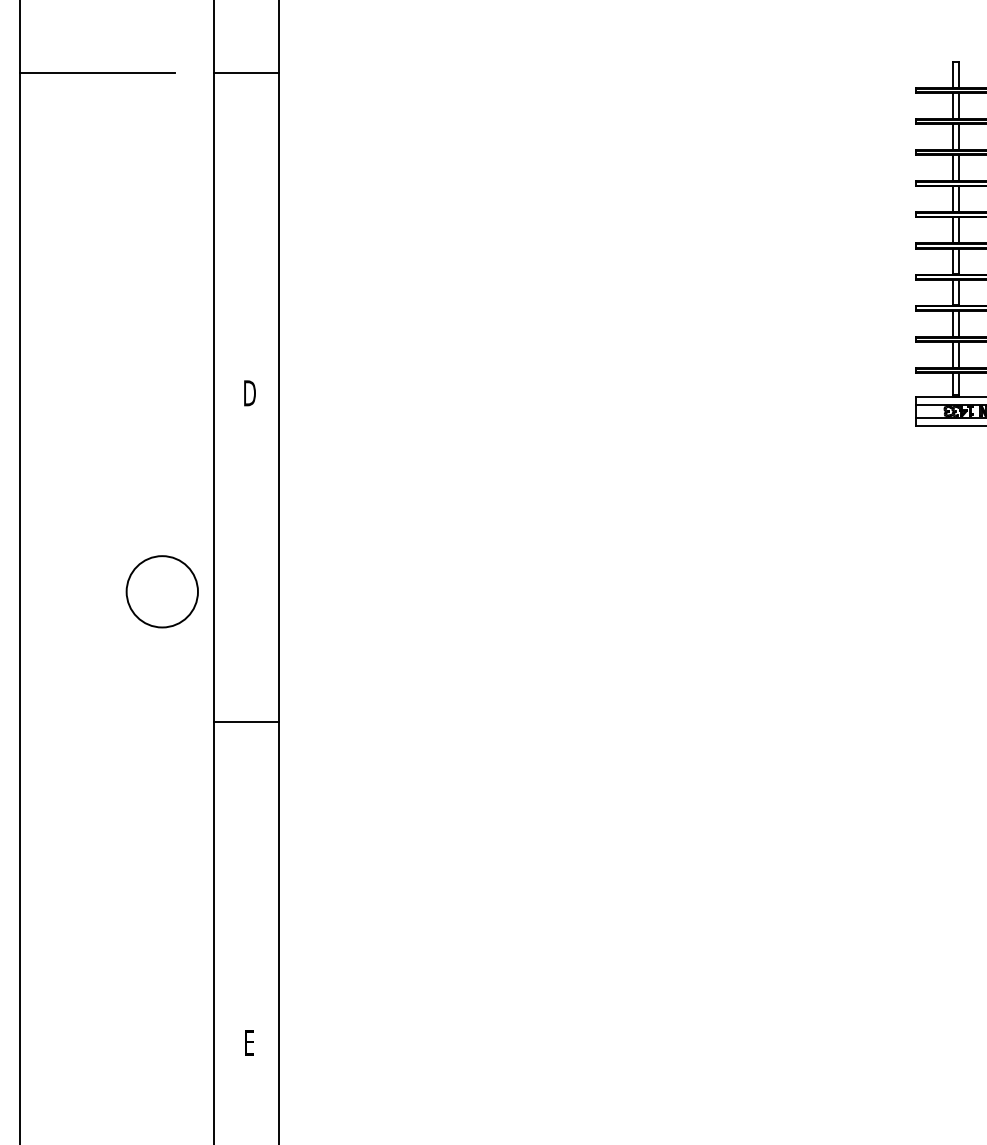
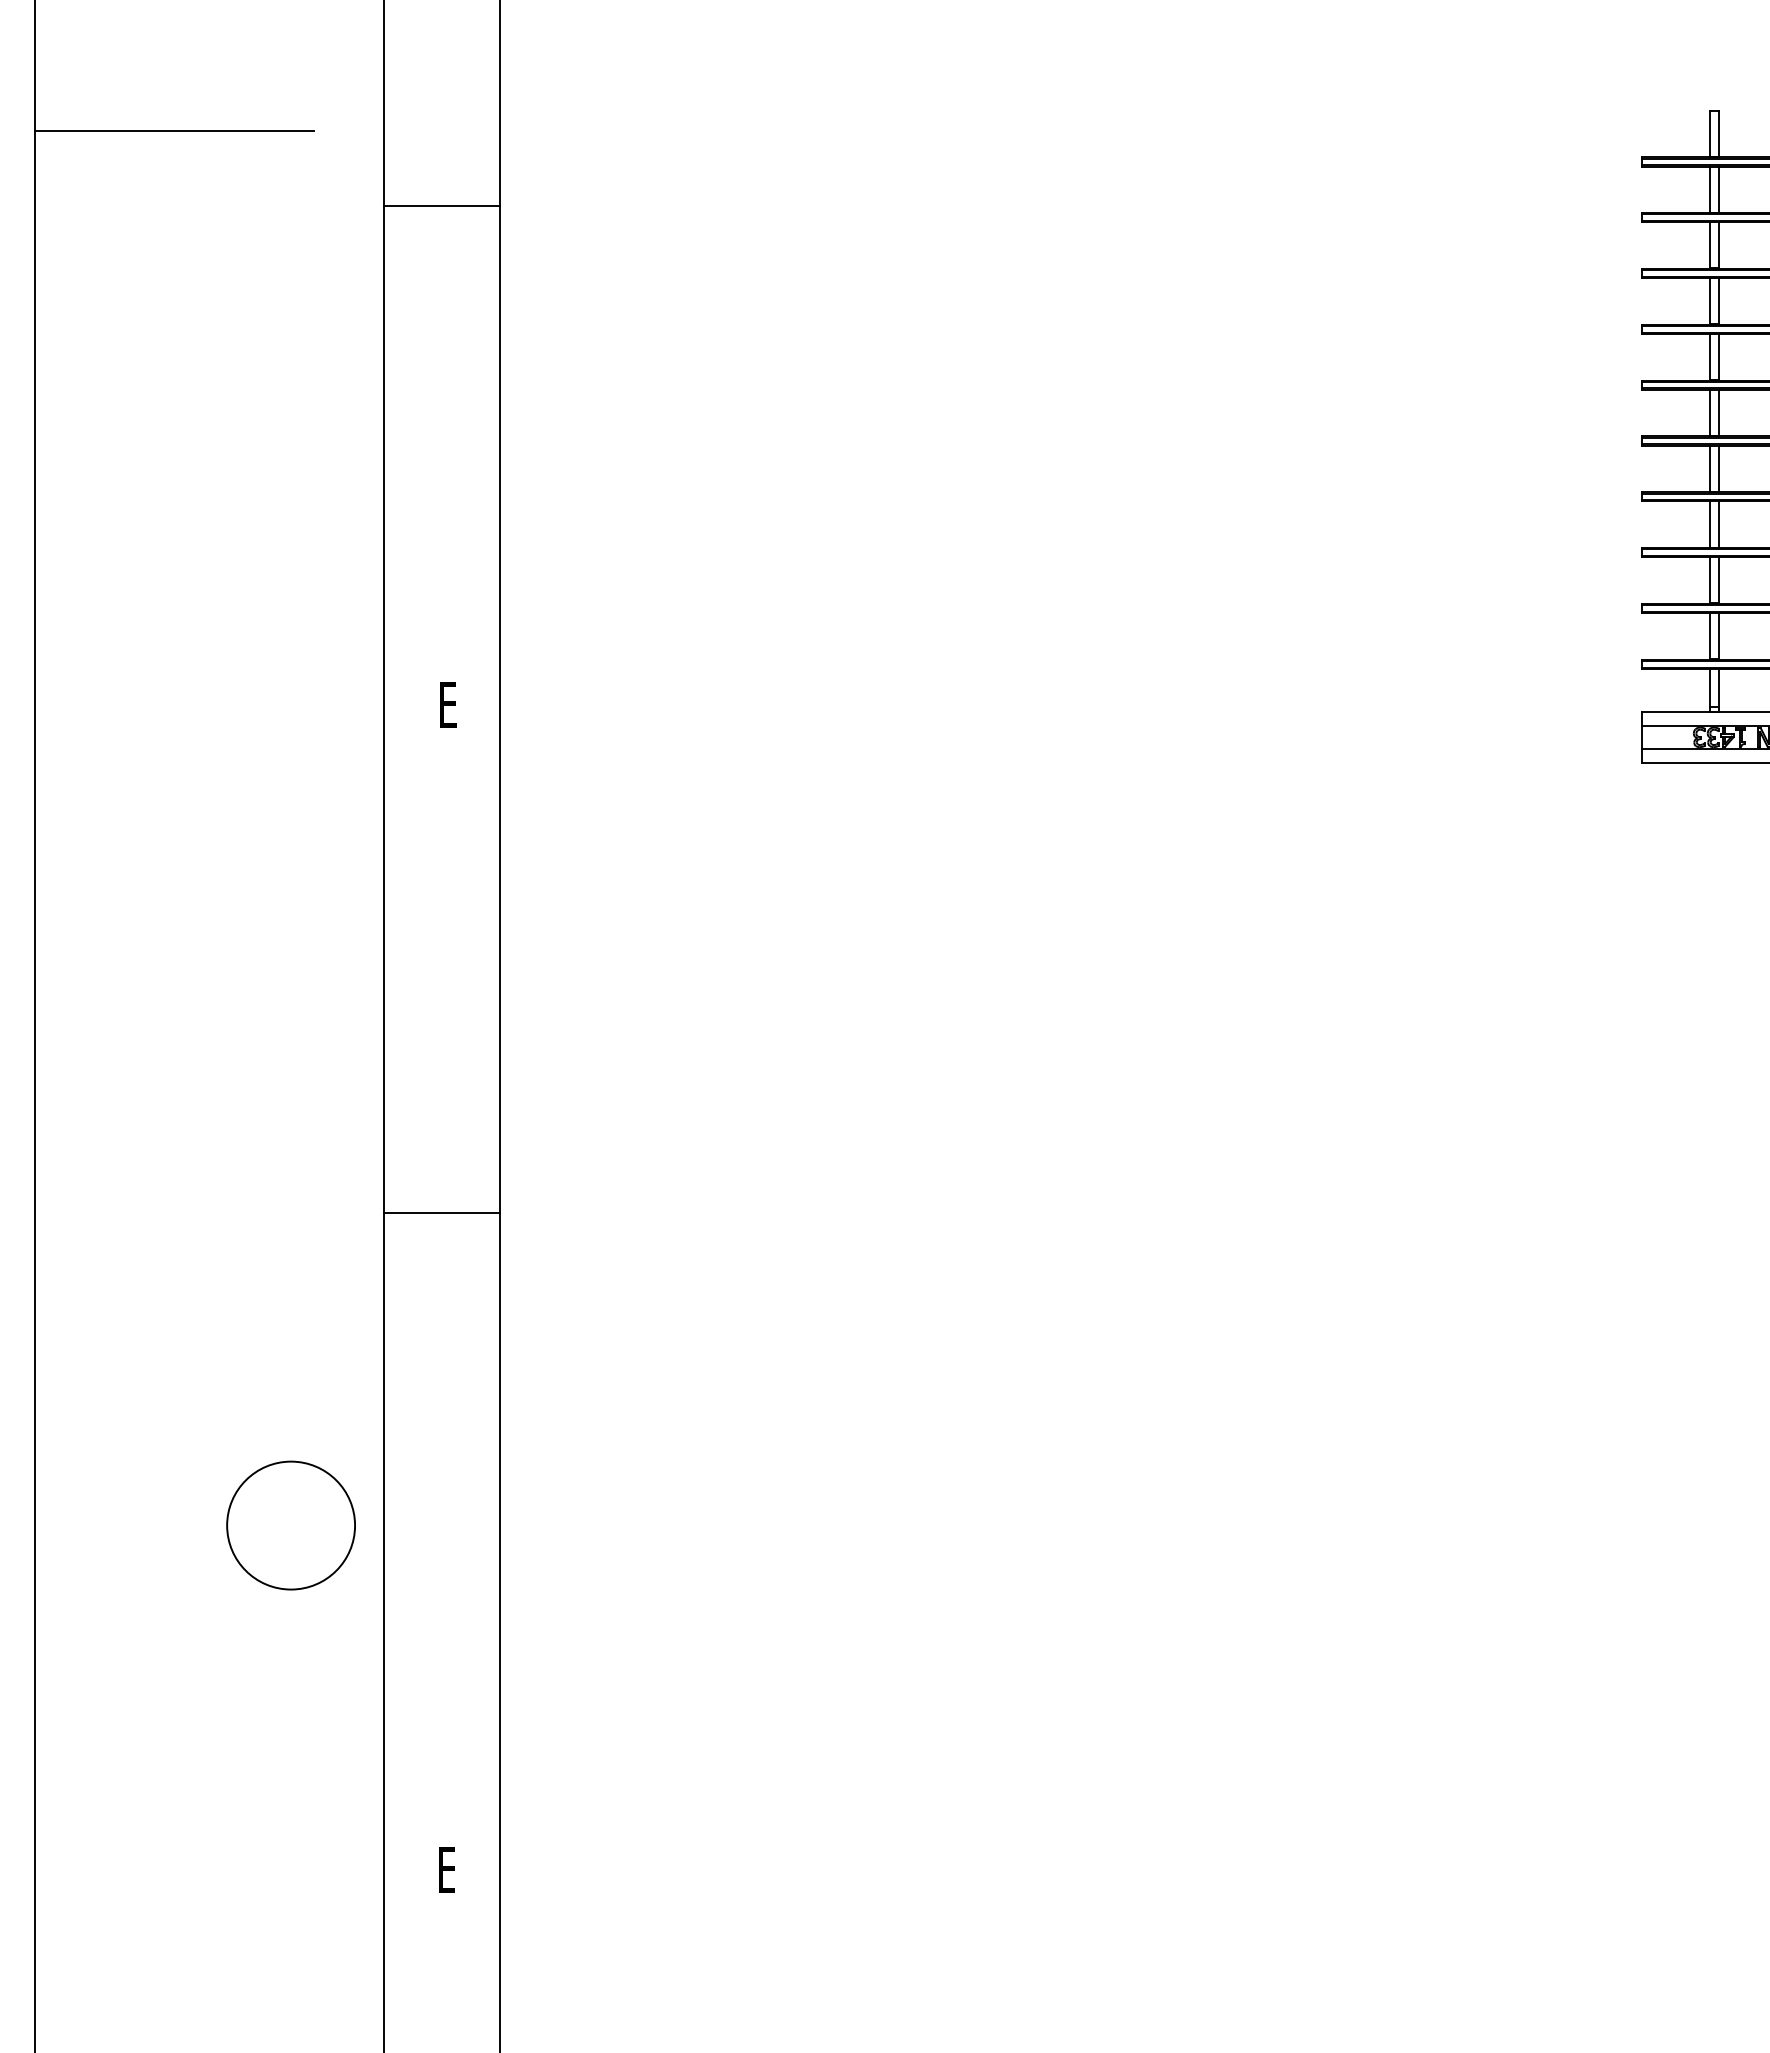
line: (246, 72) -> (442, 205), moved
text: (249, 393) -> (447, 705), D -> E
circle: (161, 591) -> (289, 1525), moved
line: (246, 721) -> (442, 1213), moved

